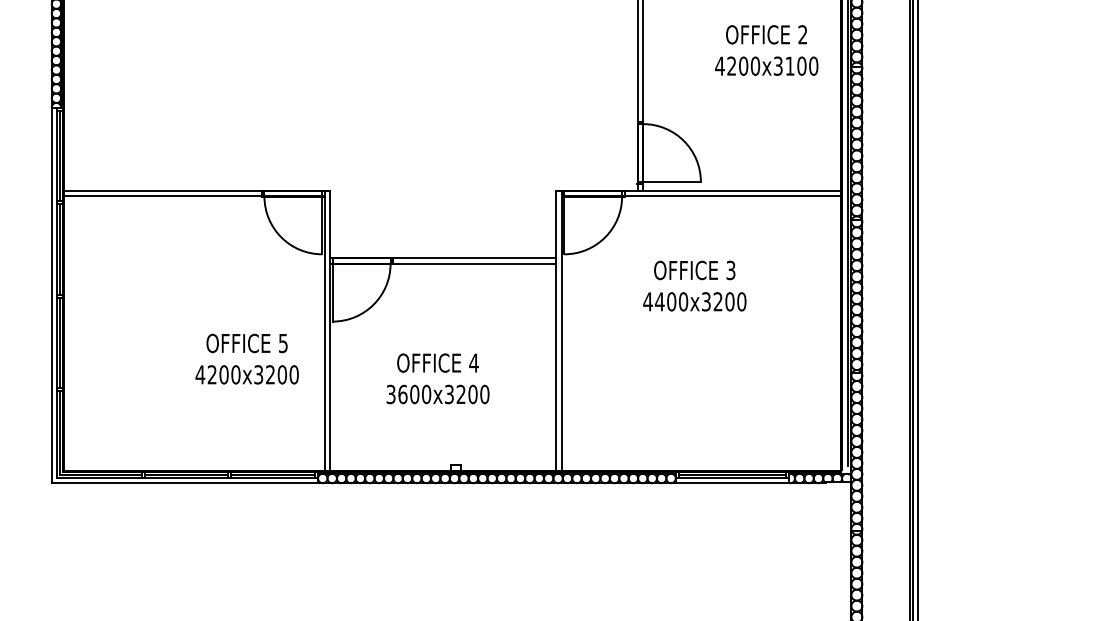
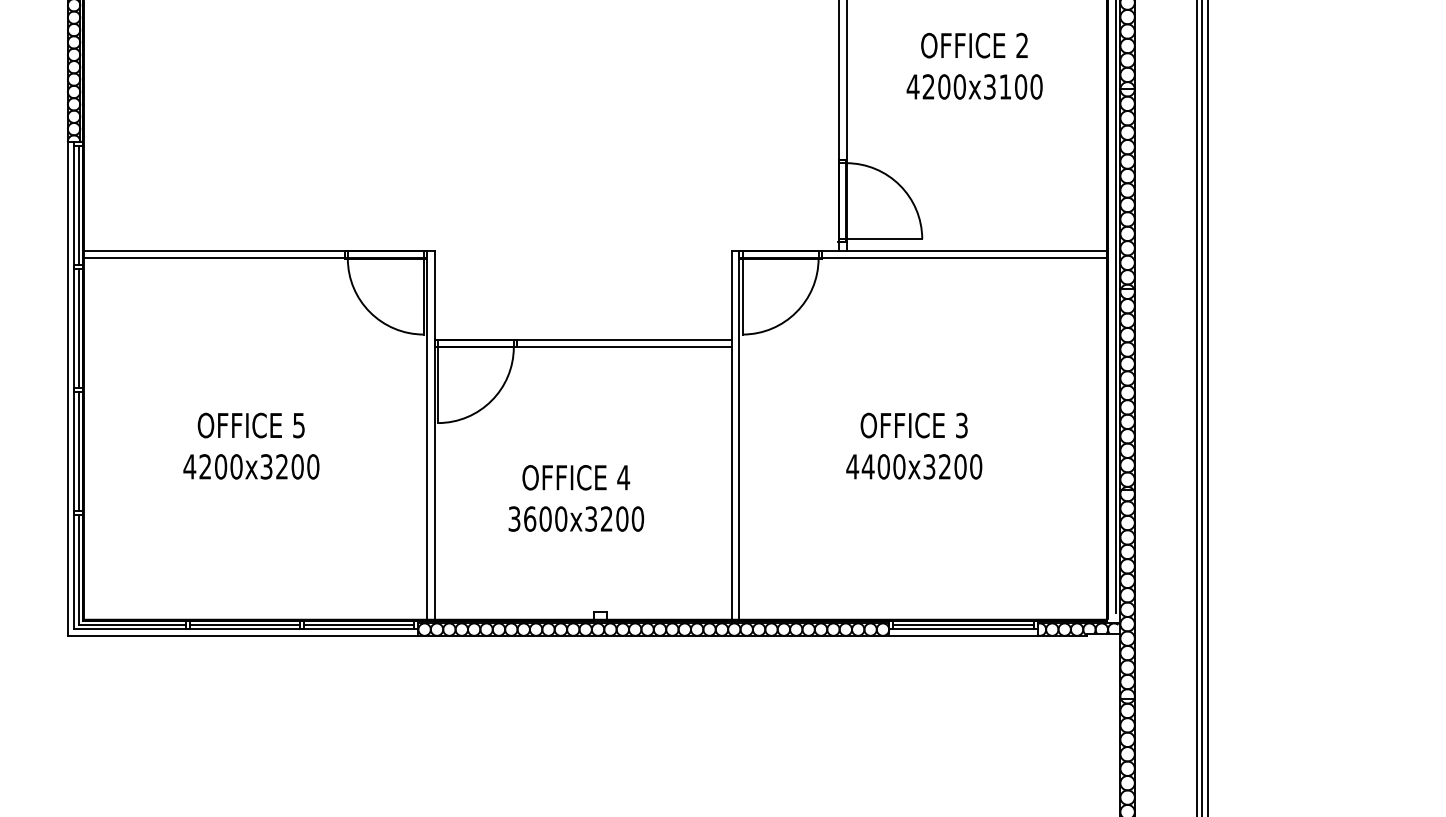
text: (766, 50) -> (974, 66), moved
text: (694, 285) -> (913, 445), moved
text: (246, 358) -> (250, 445), moved

